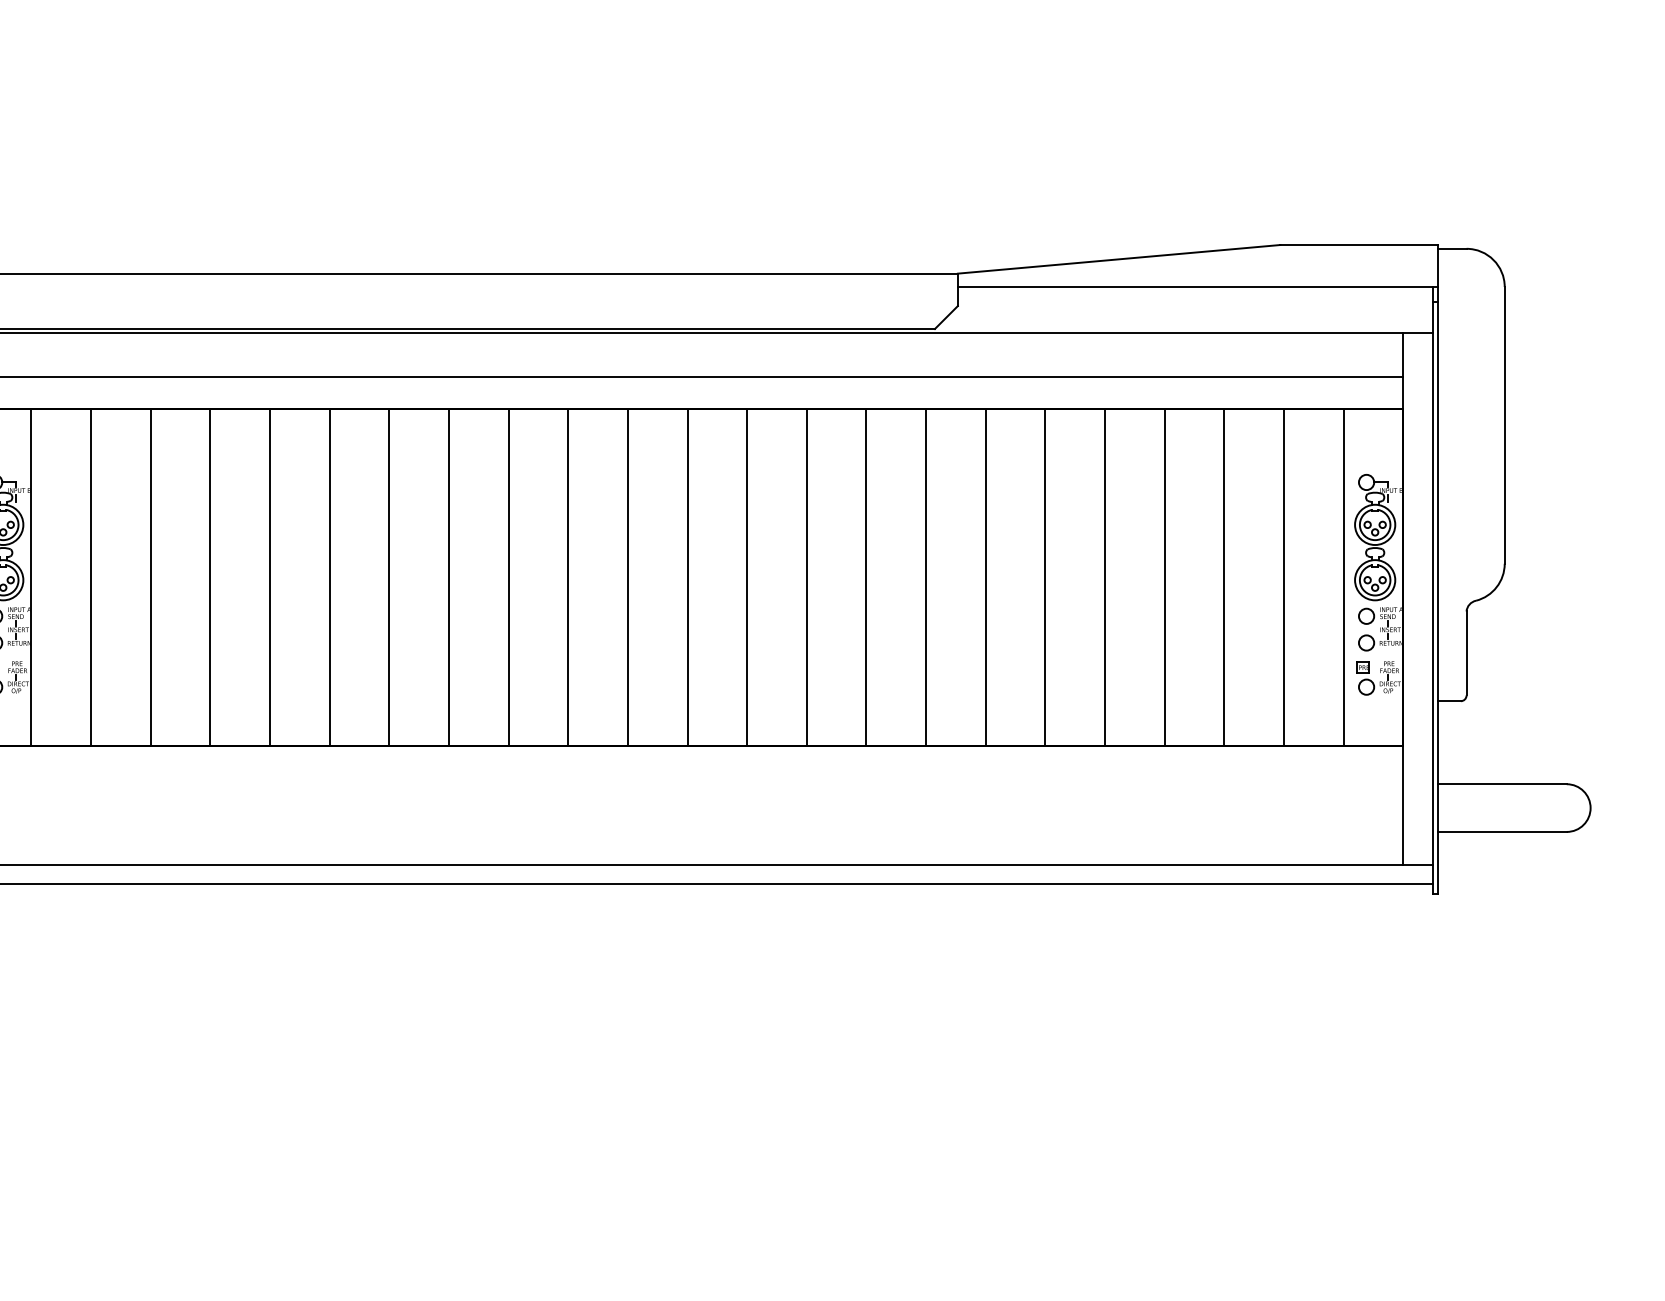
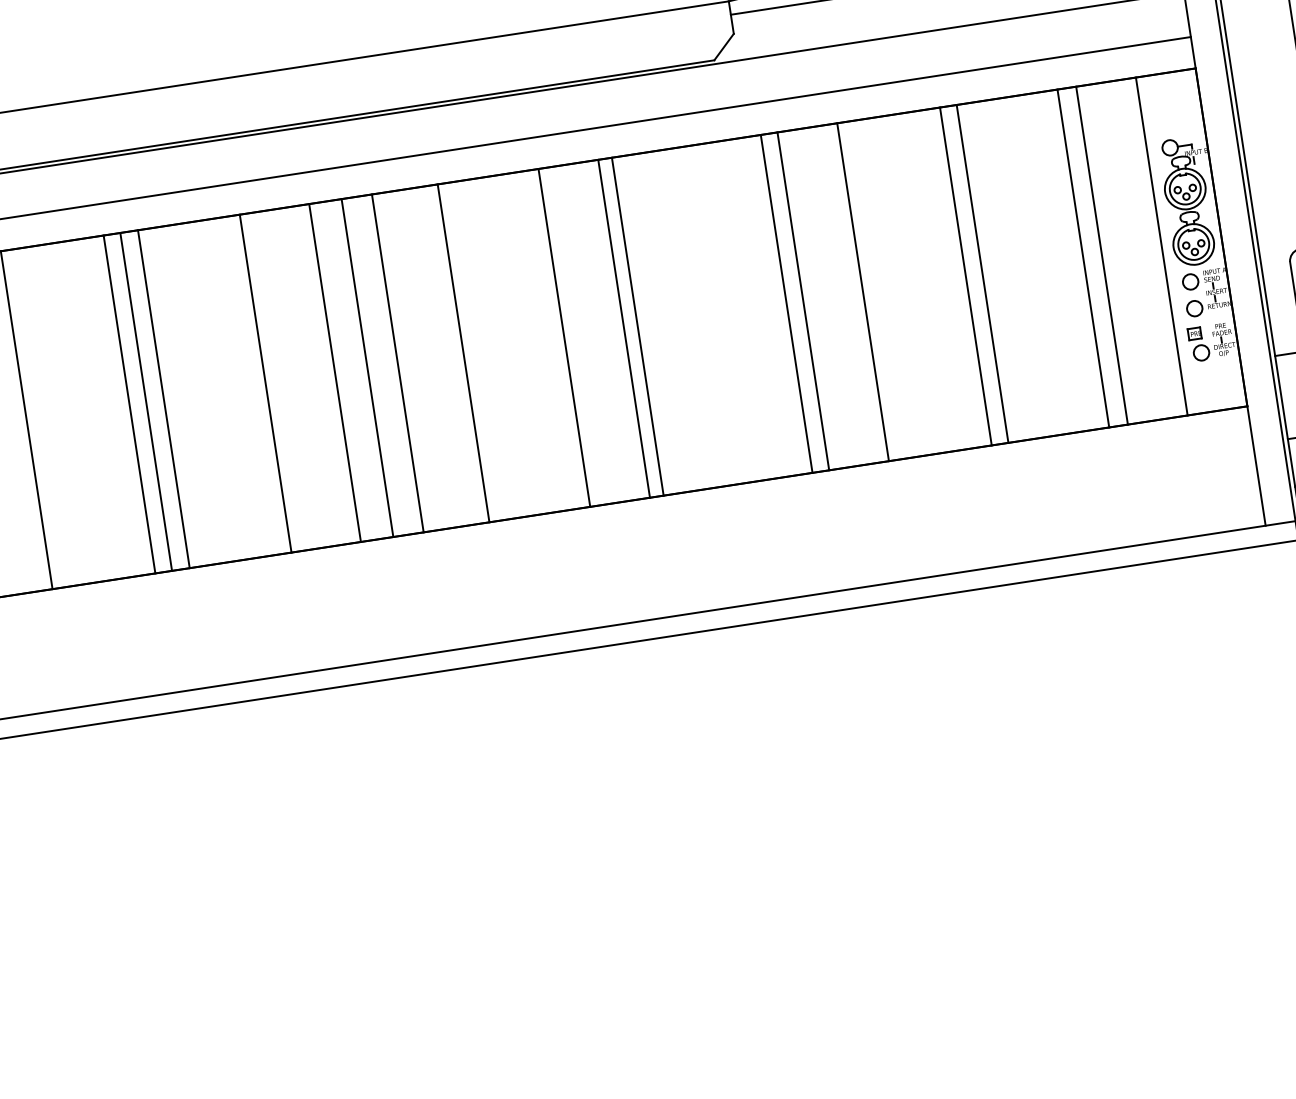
line: (270, 577) -> (130, 404), moved
line: (389, 577) -> (164, 399), moved
line: (508, 577) -> (367, 368), moved
line: (568, 577) -> (335, 373), moved
line: (627, 577) -> (397, 363), moved
line: (687, 577) -> (463, 353), moved
line: (866, 577) -> (637, 326), moved
line: (926, 577) -> (787, 303), moved
line: (1105, 577) -> (966, 276), moved
line: (1224, 577) -> (1083, 258), moved

